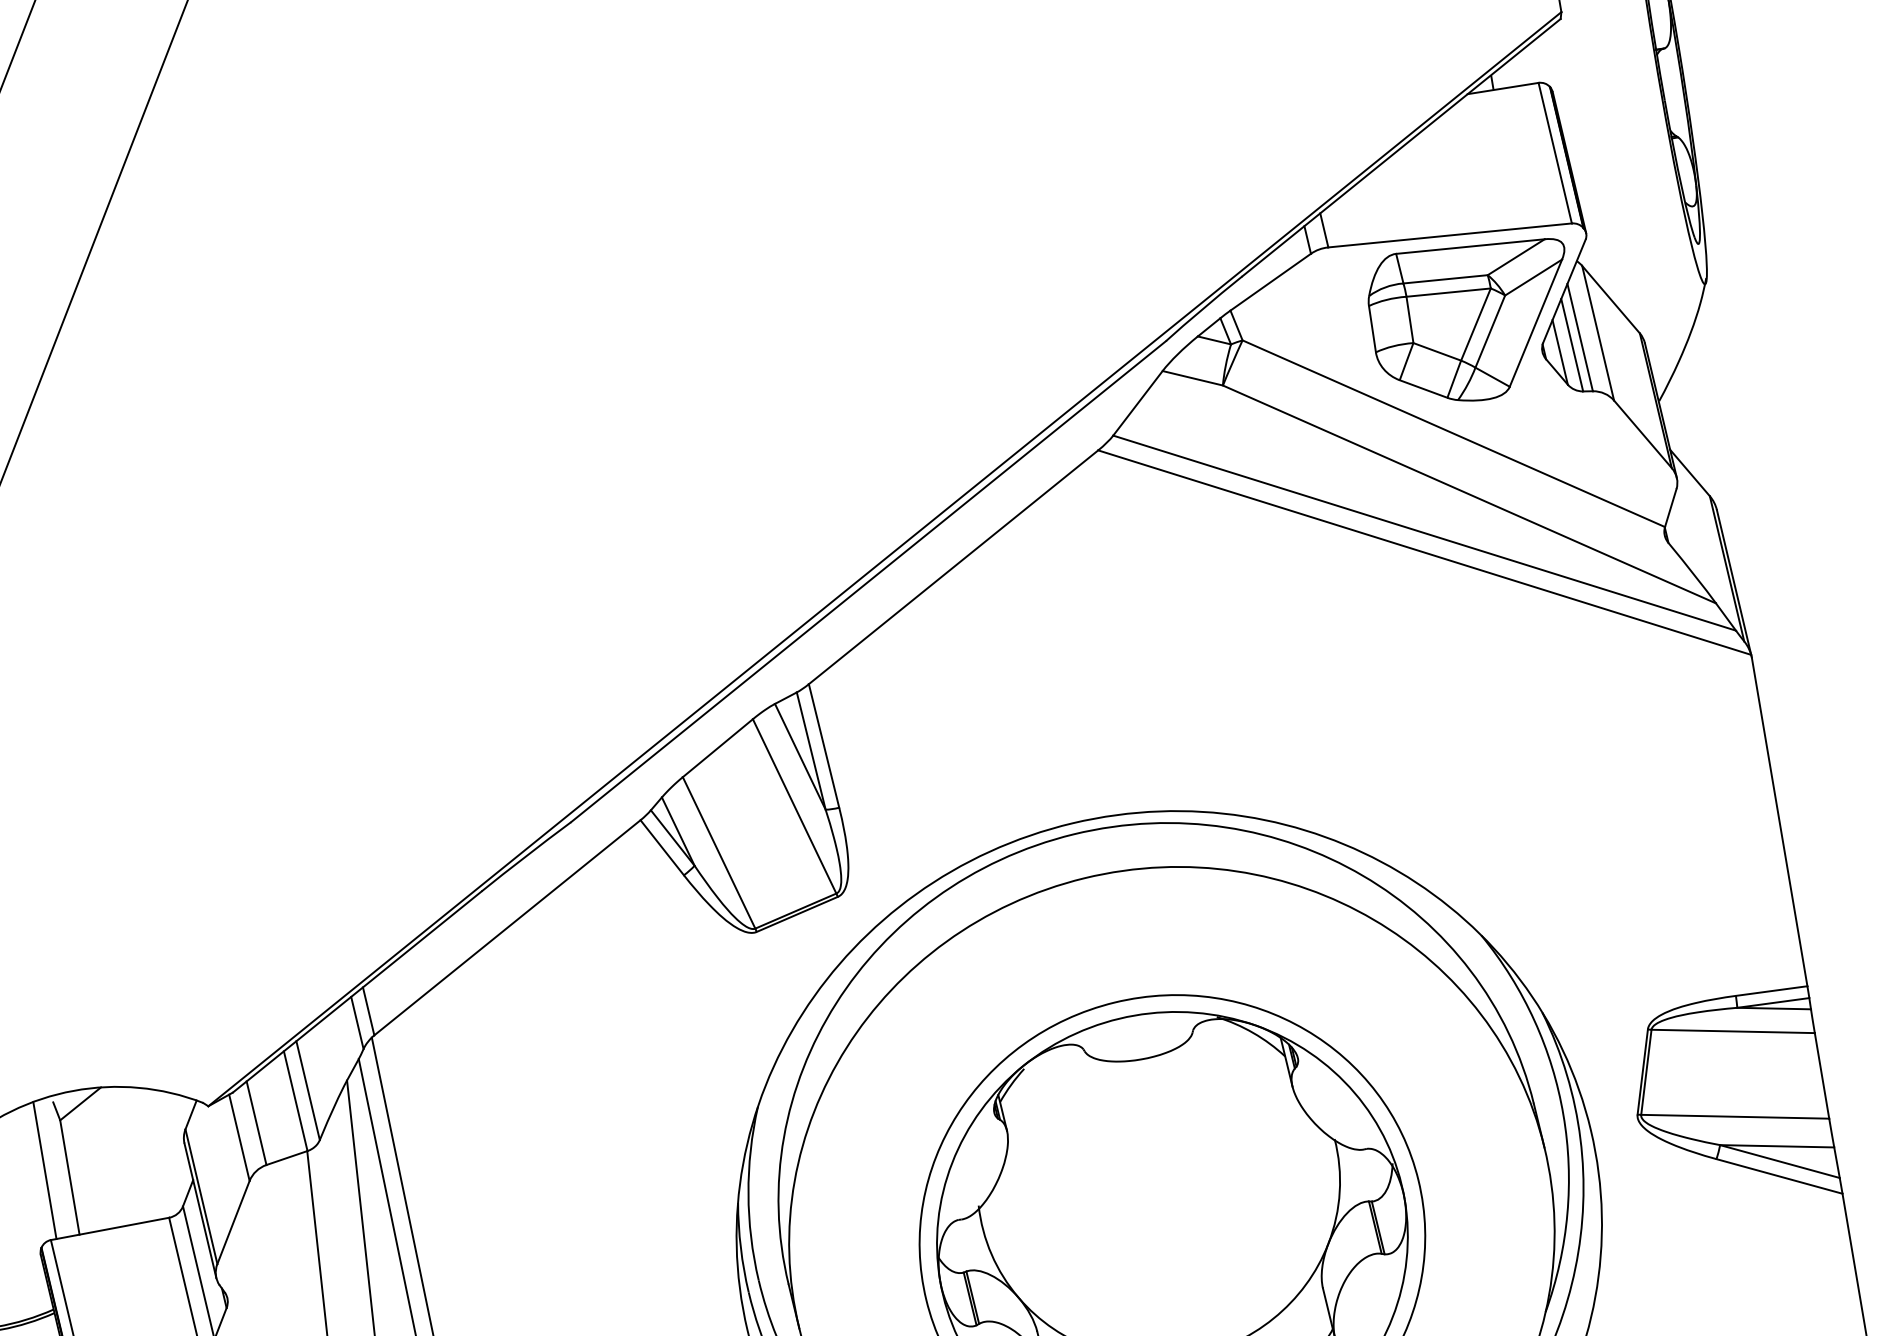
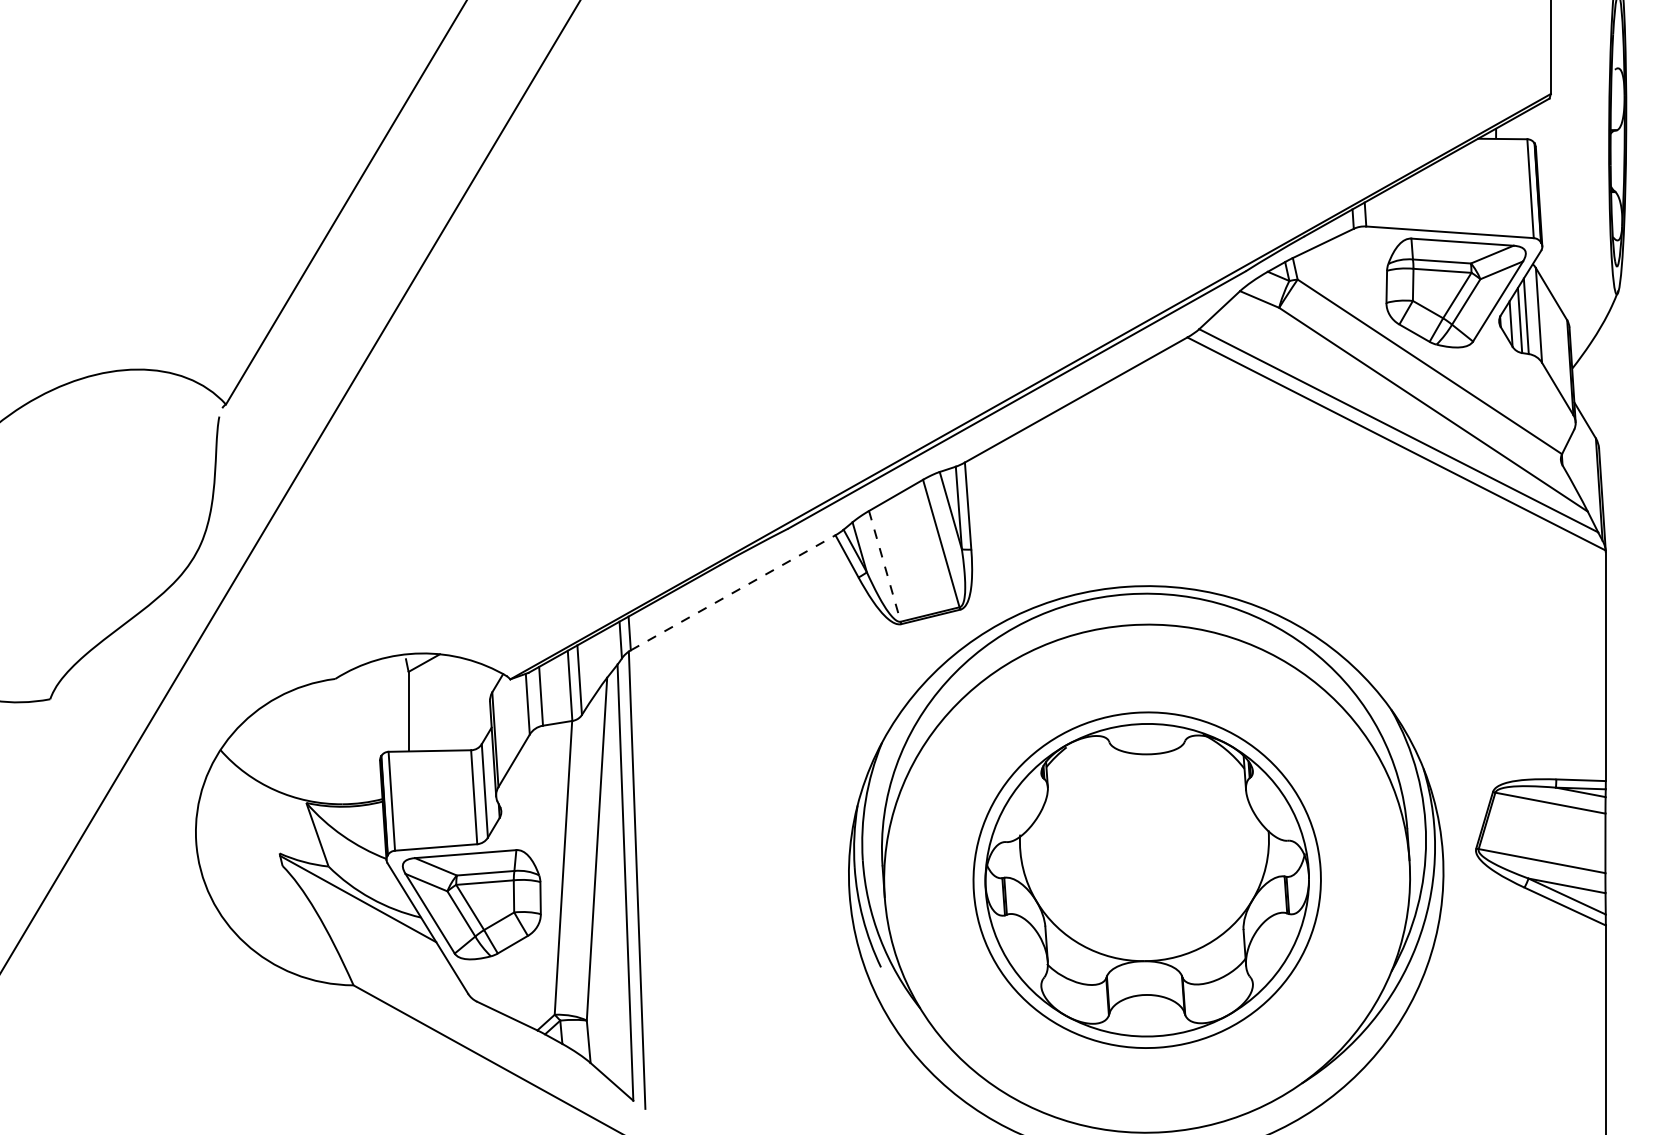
line: (718, 853) -> (884, 566), solid -> dashed
line: (507, 927) -> (733, 592), solid -> dashed
line: (44, 1169) -> (392, 703), removed

